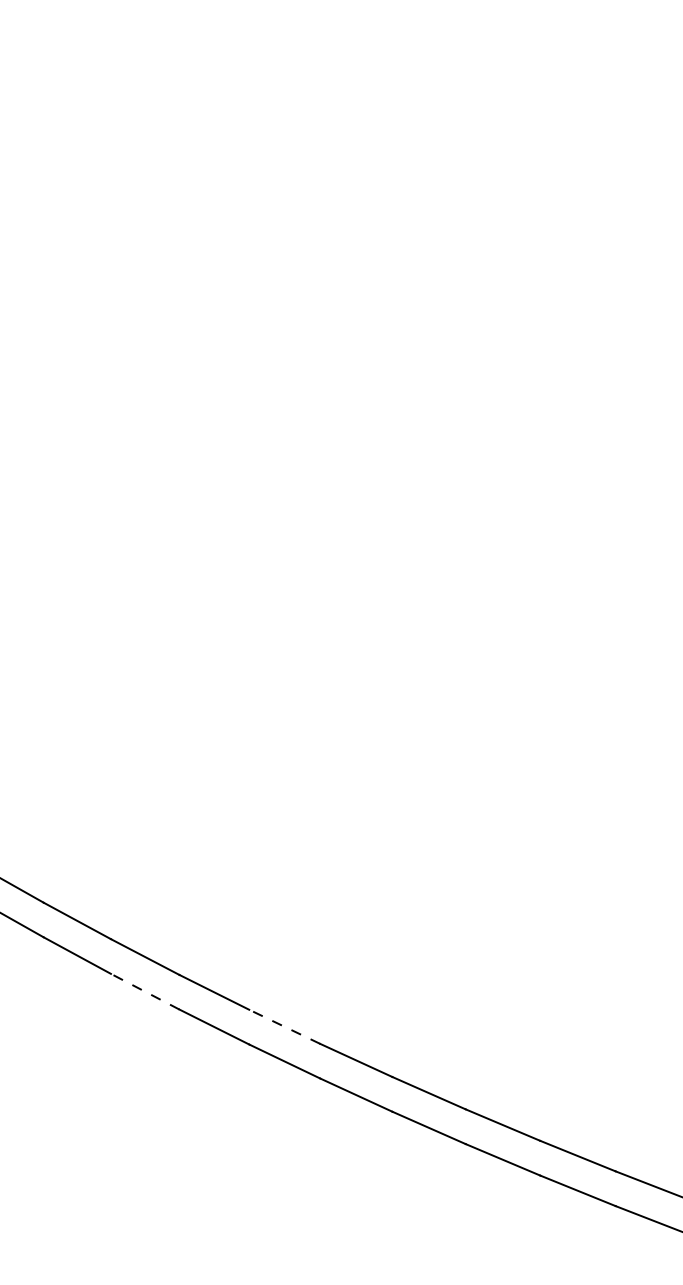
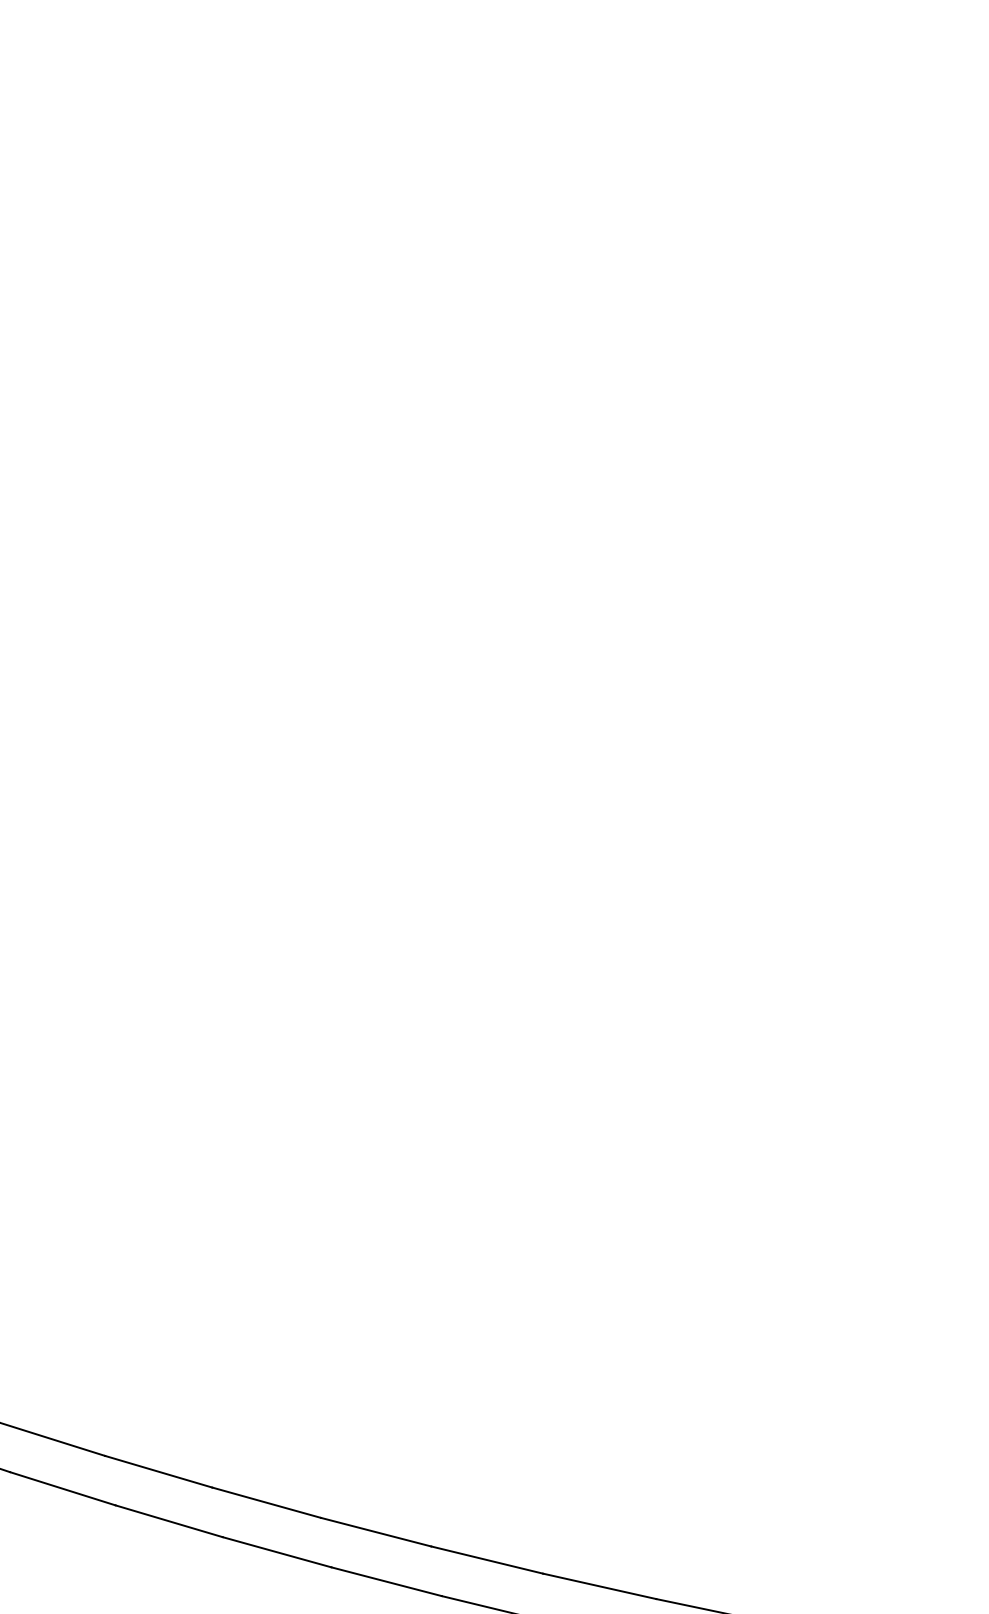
line: (145, 991) -> (277, 1551), dashed -> solid
line: (284, 1026) -> (486, 1559), dashed -> solid

